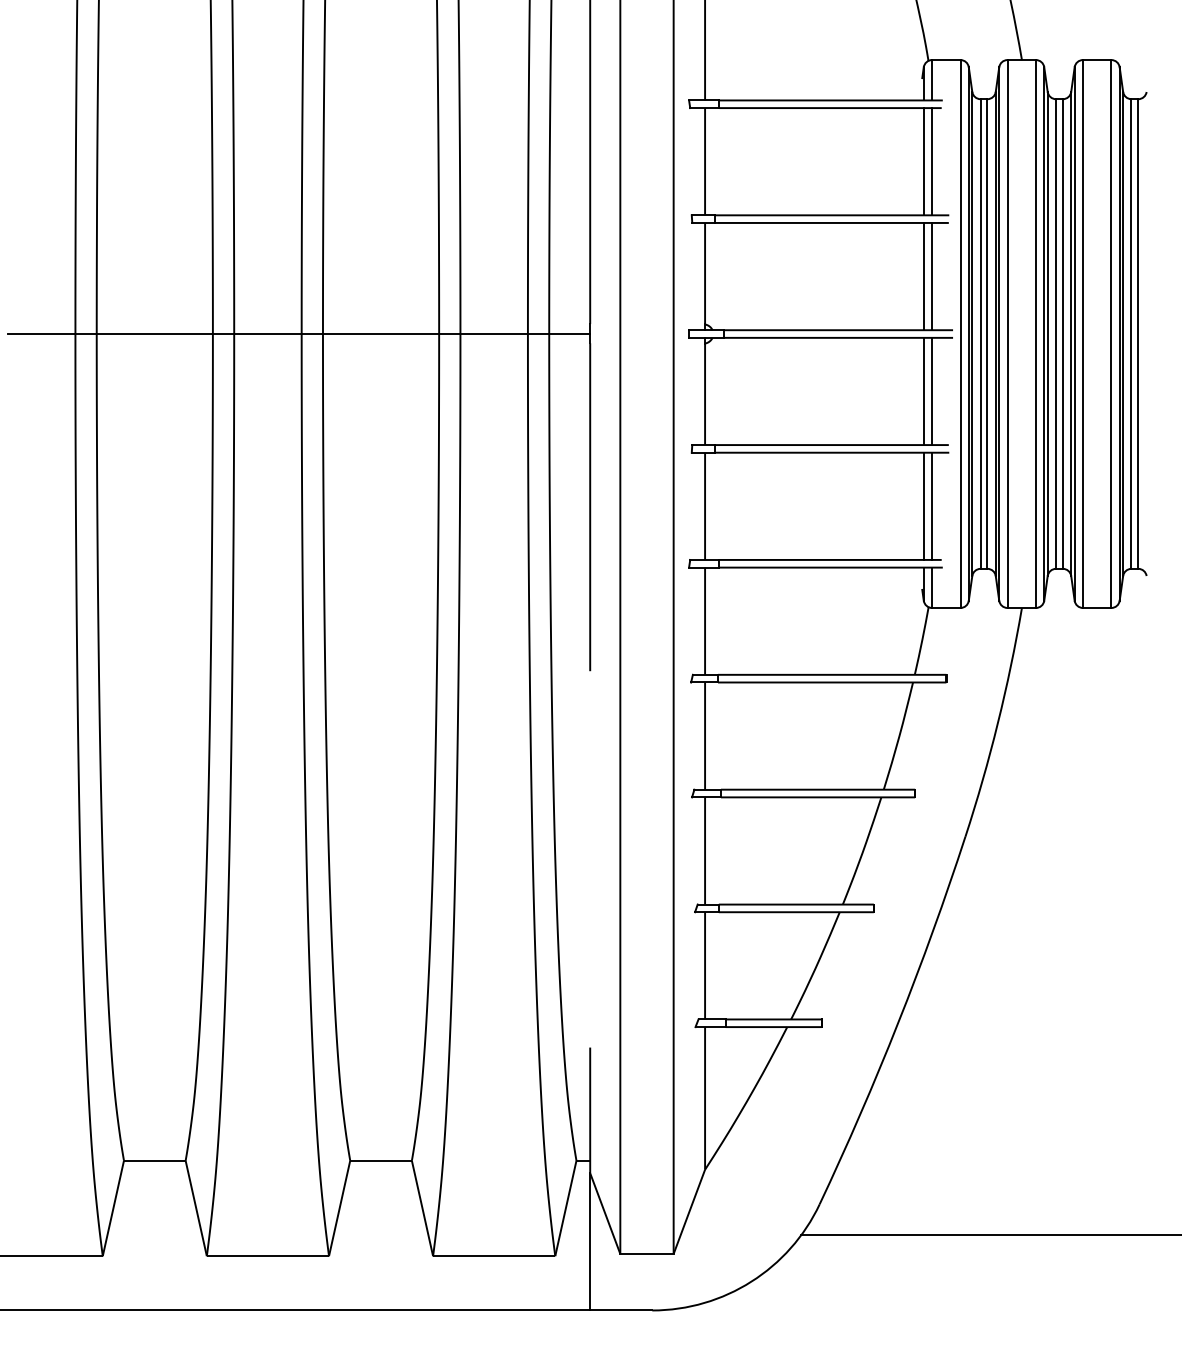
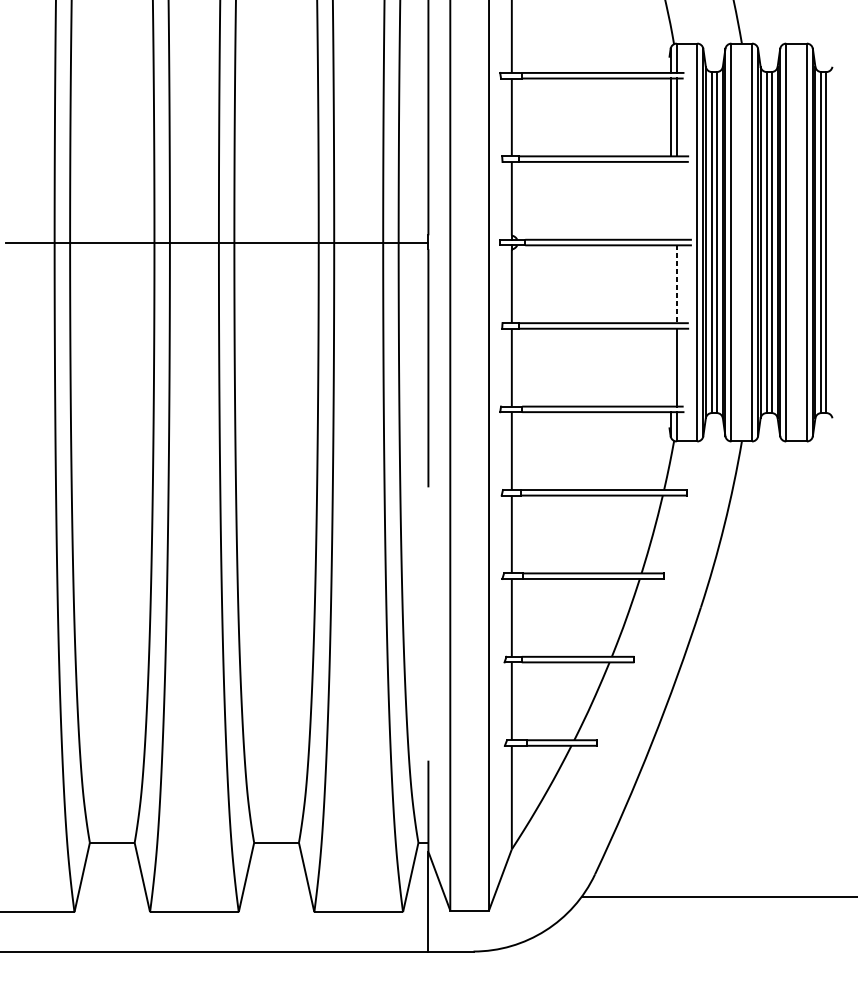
line: (923, 276) -> (670, 200), removed
line: (932, 276) -> (676, 200), removed
line: (923, 391) -> (670, 284), removed
line: (932, 391) -> (676, 284), solid -> dashed
line: (923, 506) -> (670, 367), removed

